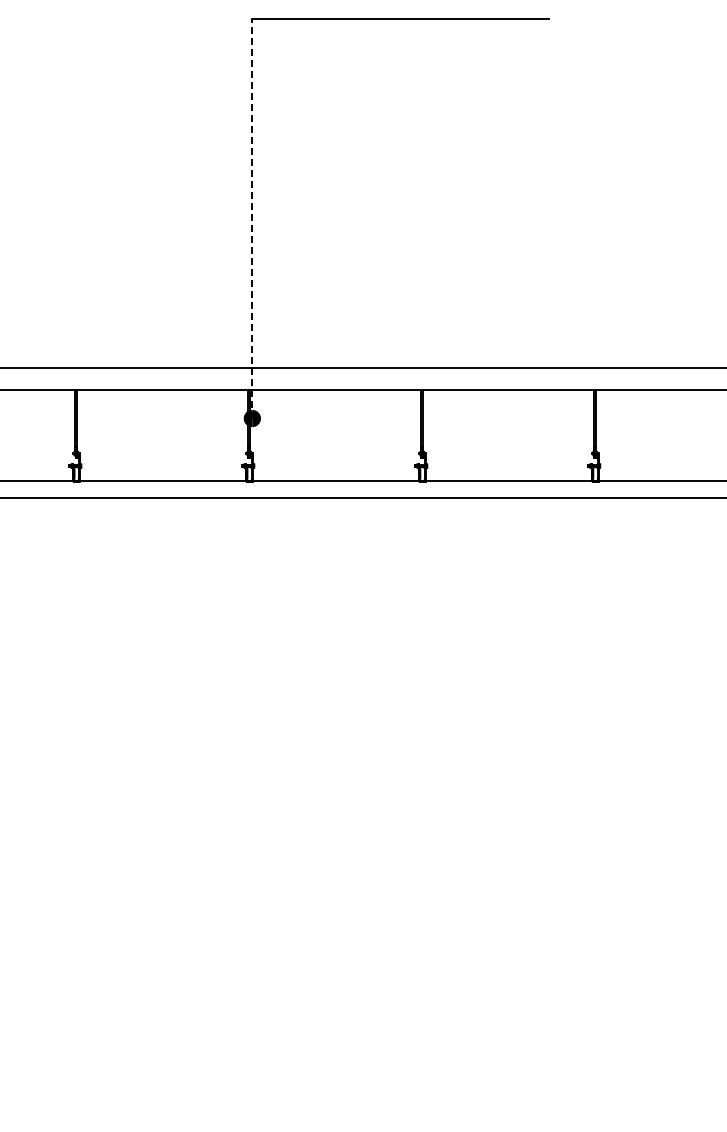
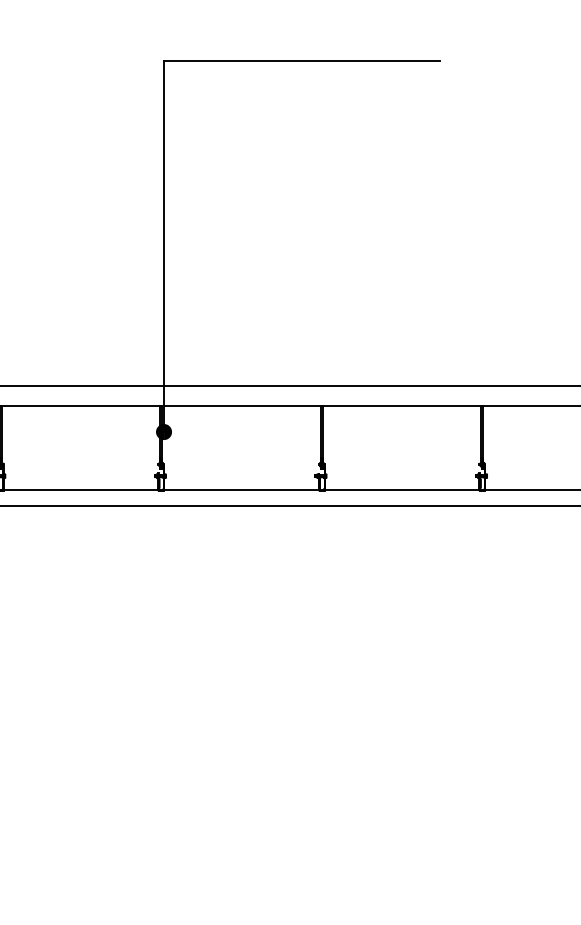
line: (252, 218) -> (164, 246), dashed -> solid

